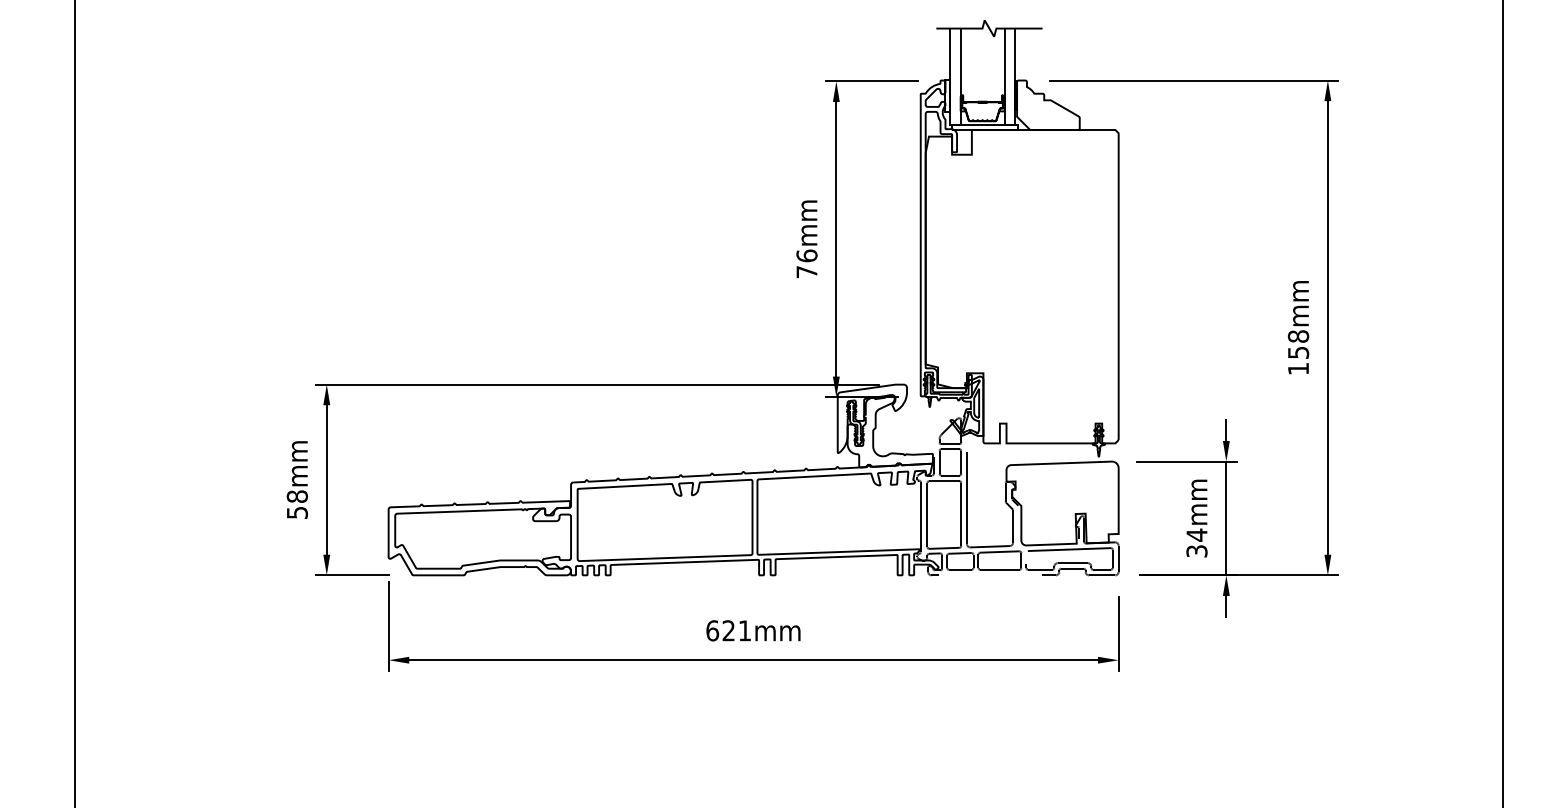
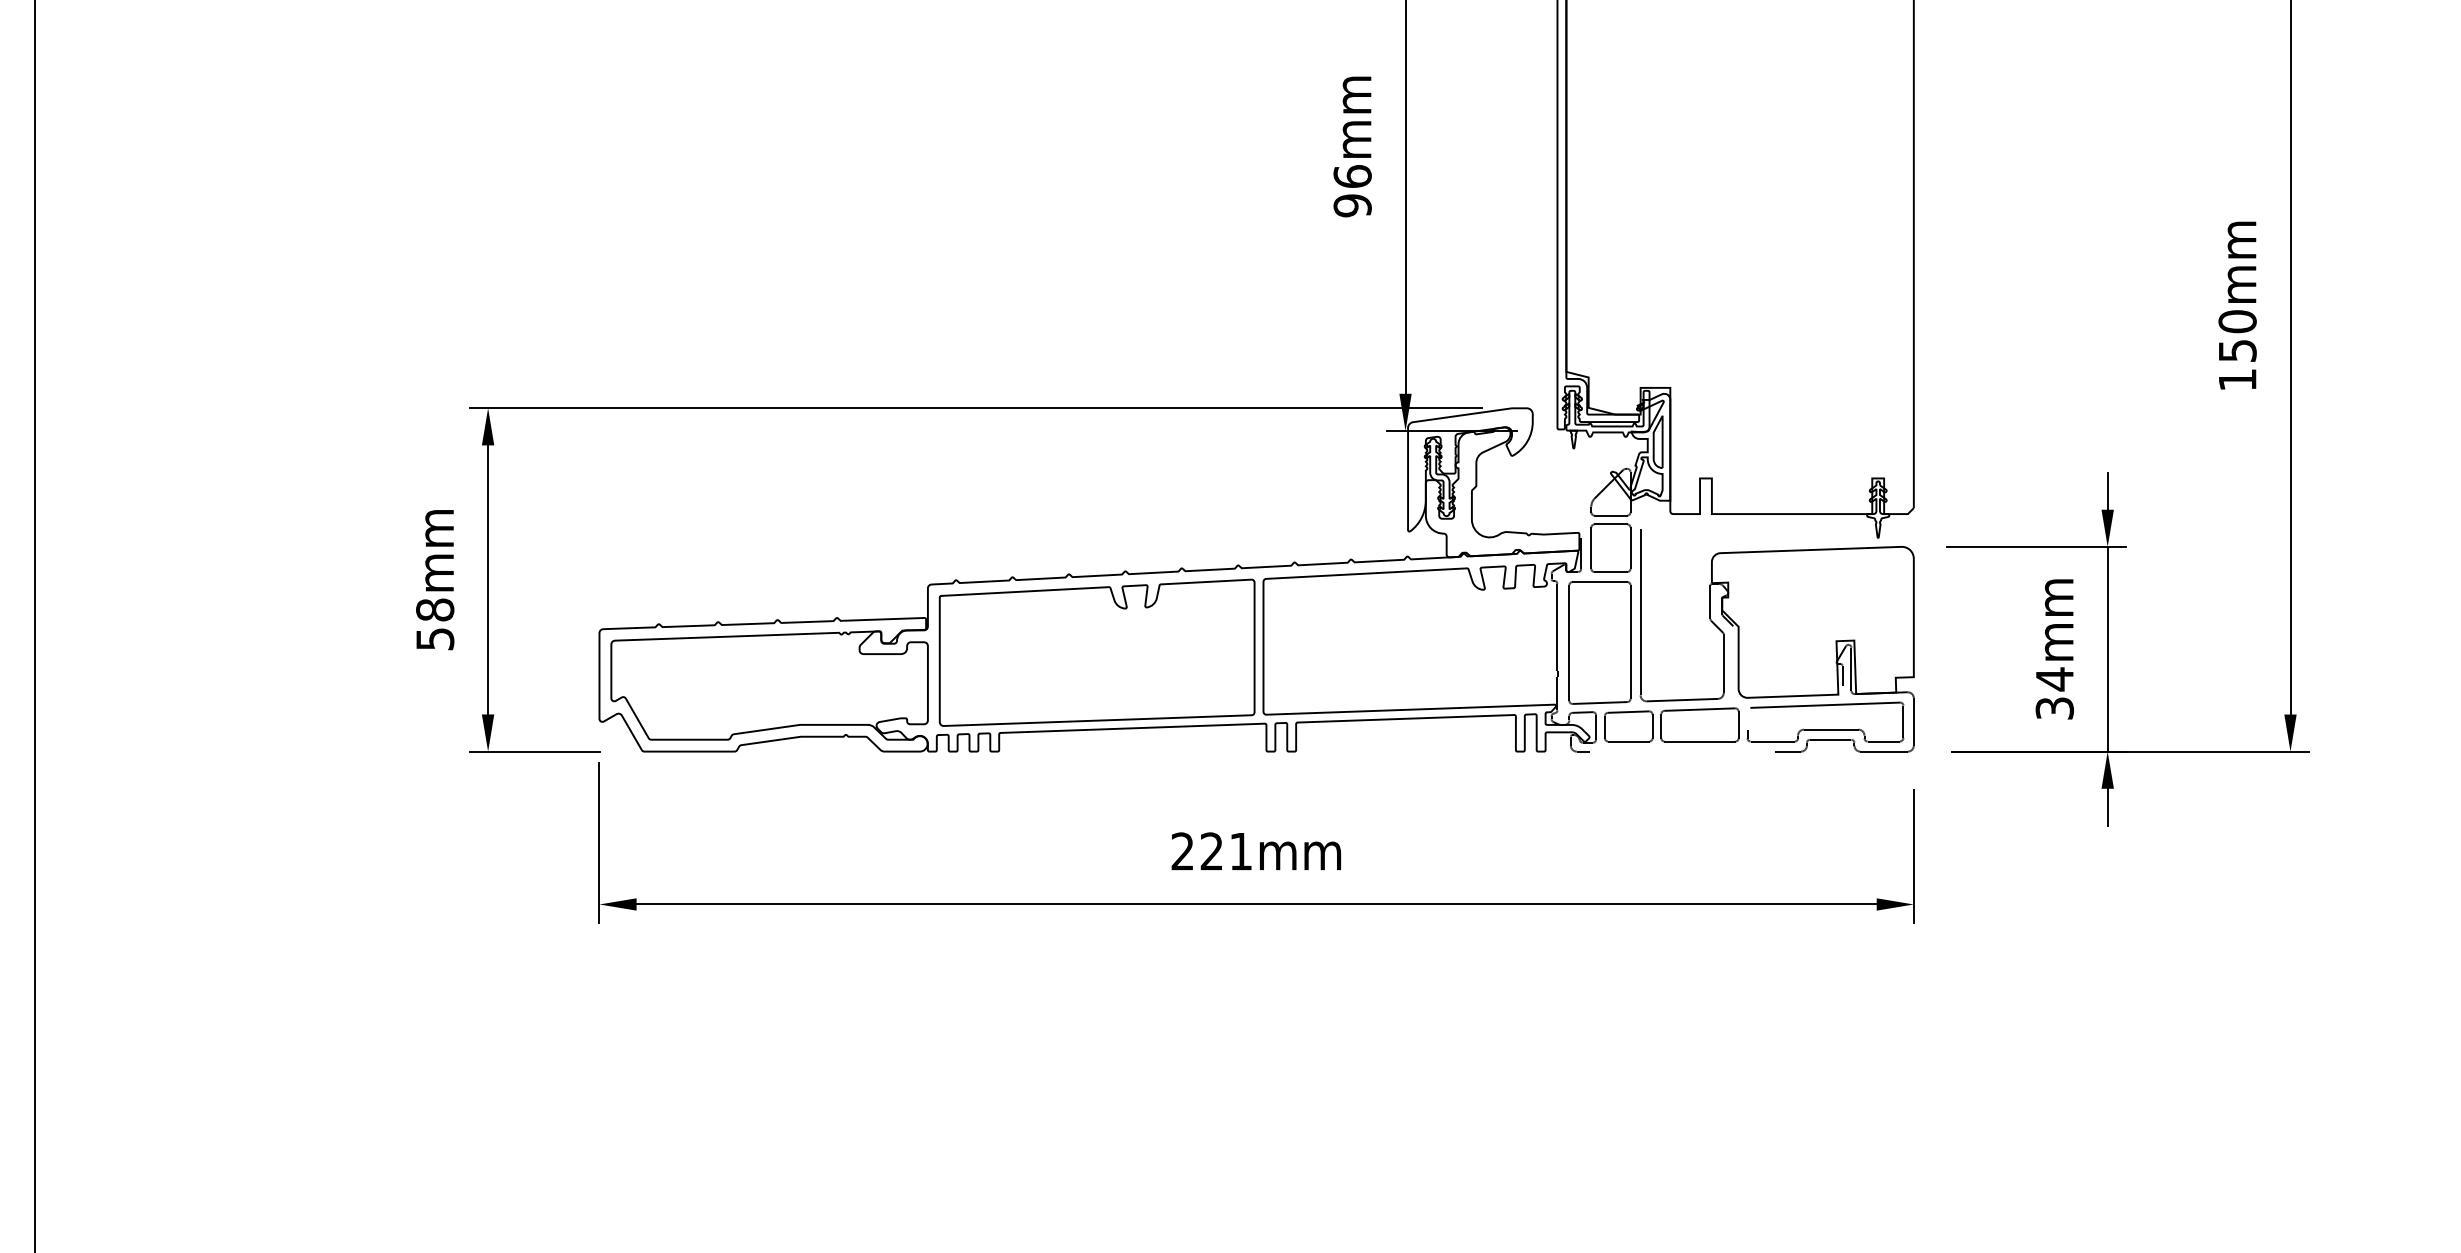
text: (806, 271) -> (1351, 204), 76mm -> 96mm
text: (1298, 336) -> (2237, 321), 158mm -> 150mm
text: (712, 630) -> (1182, 850), 621mm -> 221mm

